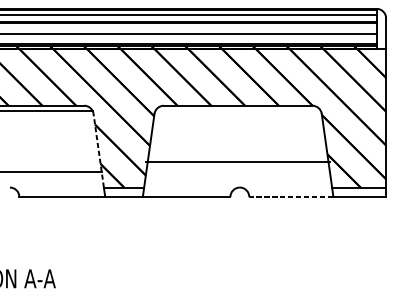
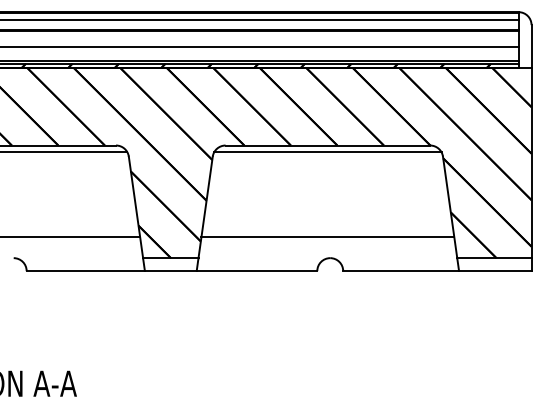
line: (237, 110) -> (327, 152), added
line: (98, 150) -> (135, 206), dashed -> solid
line: (237, 162) -> (327, 237), moved
line: (291, 197) -> (401, 271), dashed -> solid

